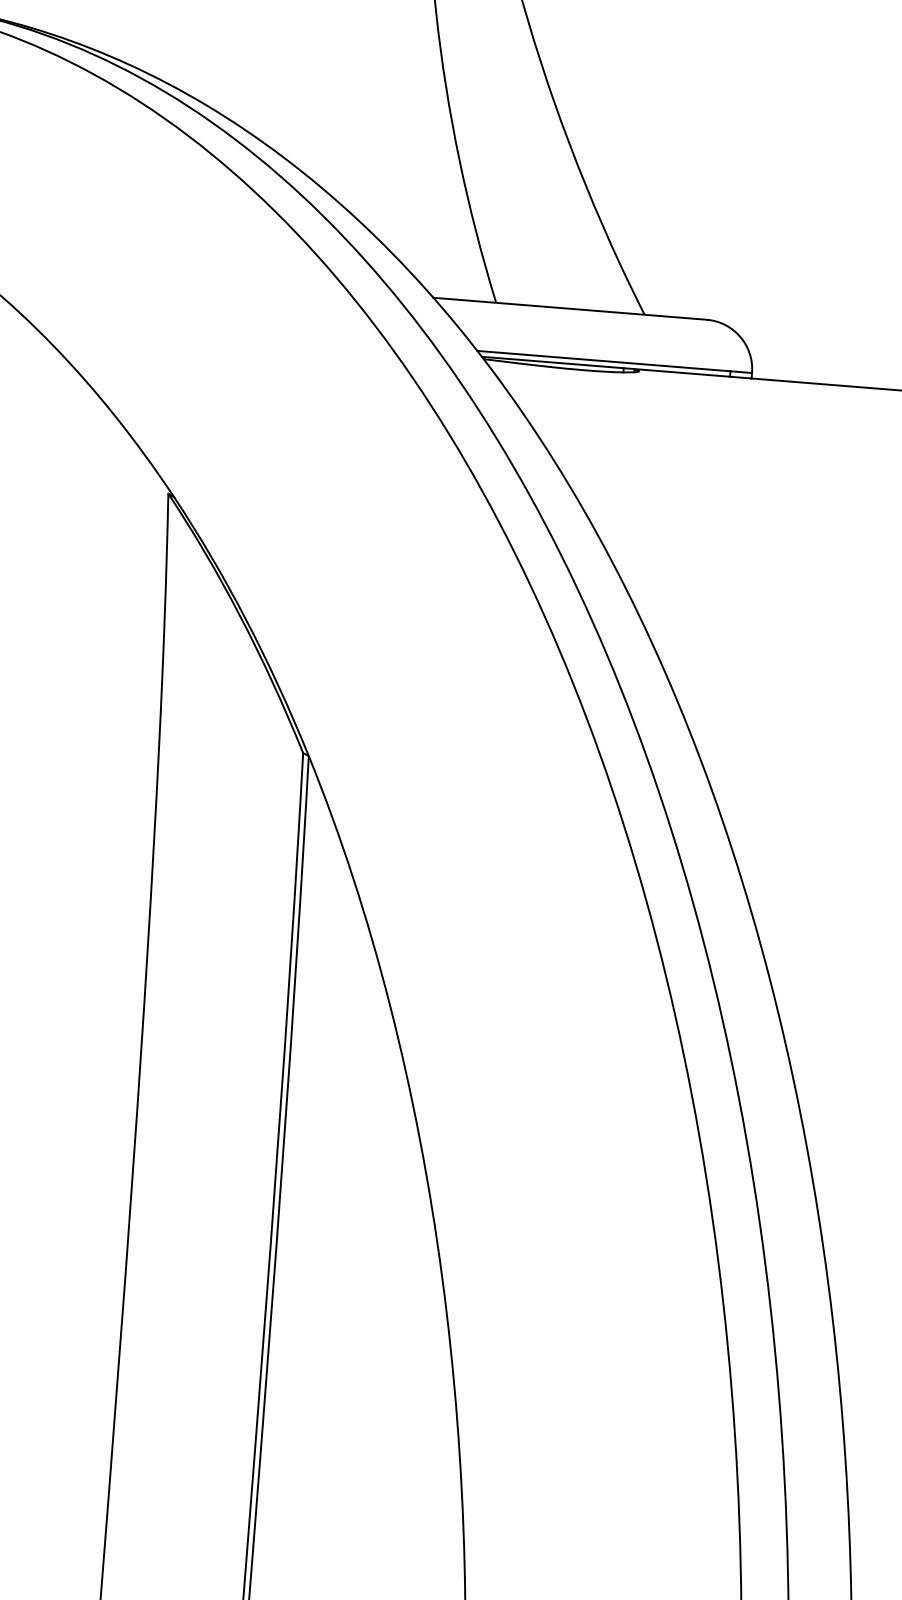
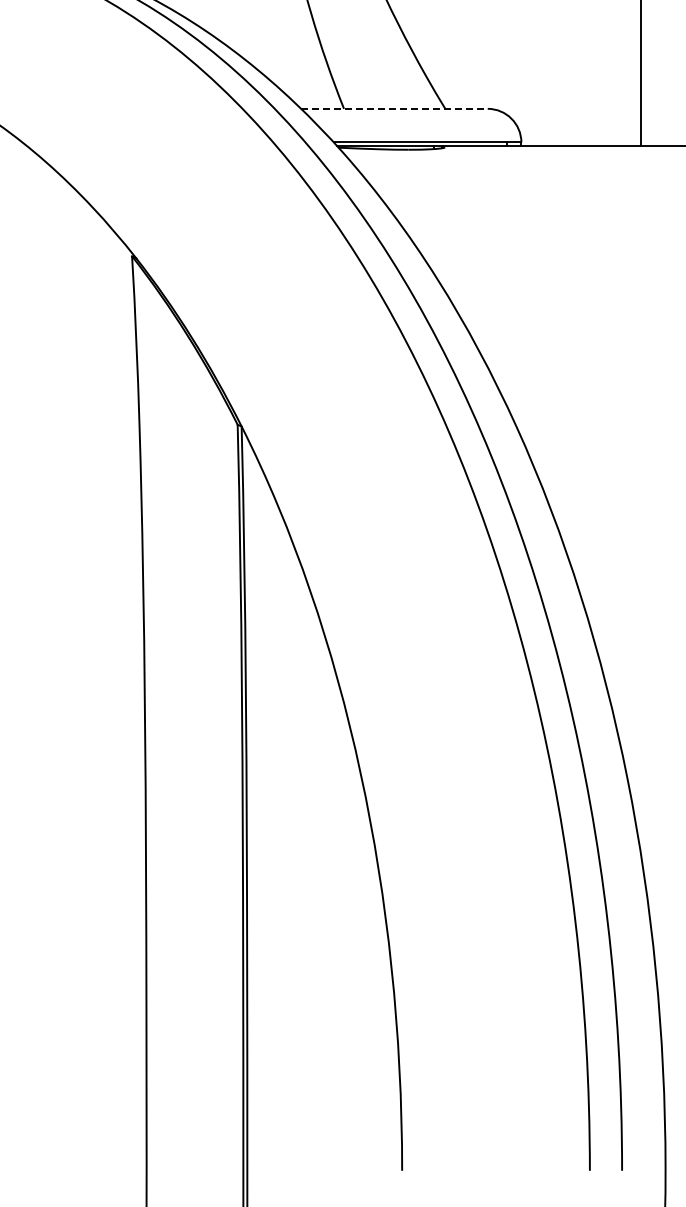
line: (570, 308) -> (394, 108), solid -> dashed

